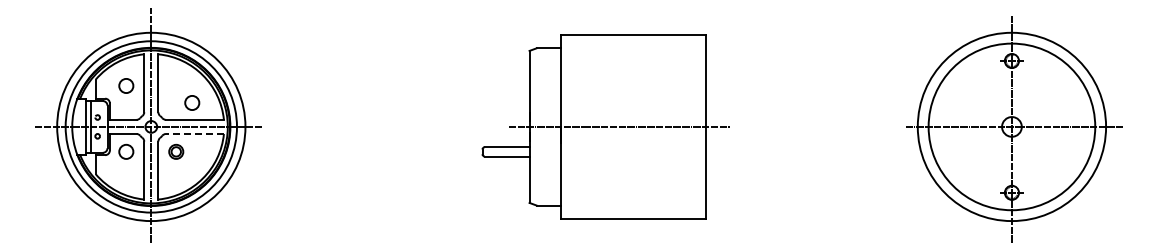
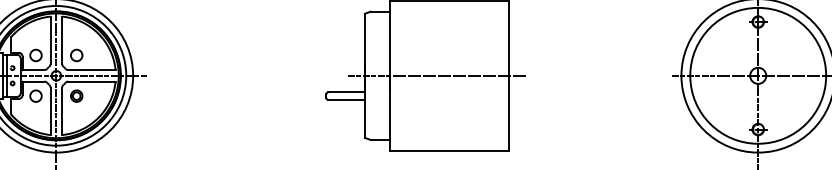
circle: (126, 85) -> (36, 55), moved
circle: (192, 102) -> (76, 55), moved
line: (194, 133) -> (91, 81), dashed -> solid

